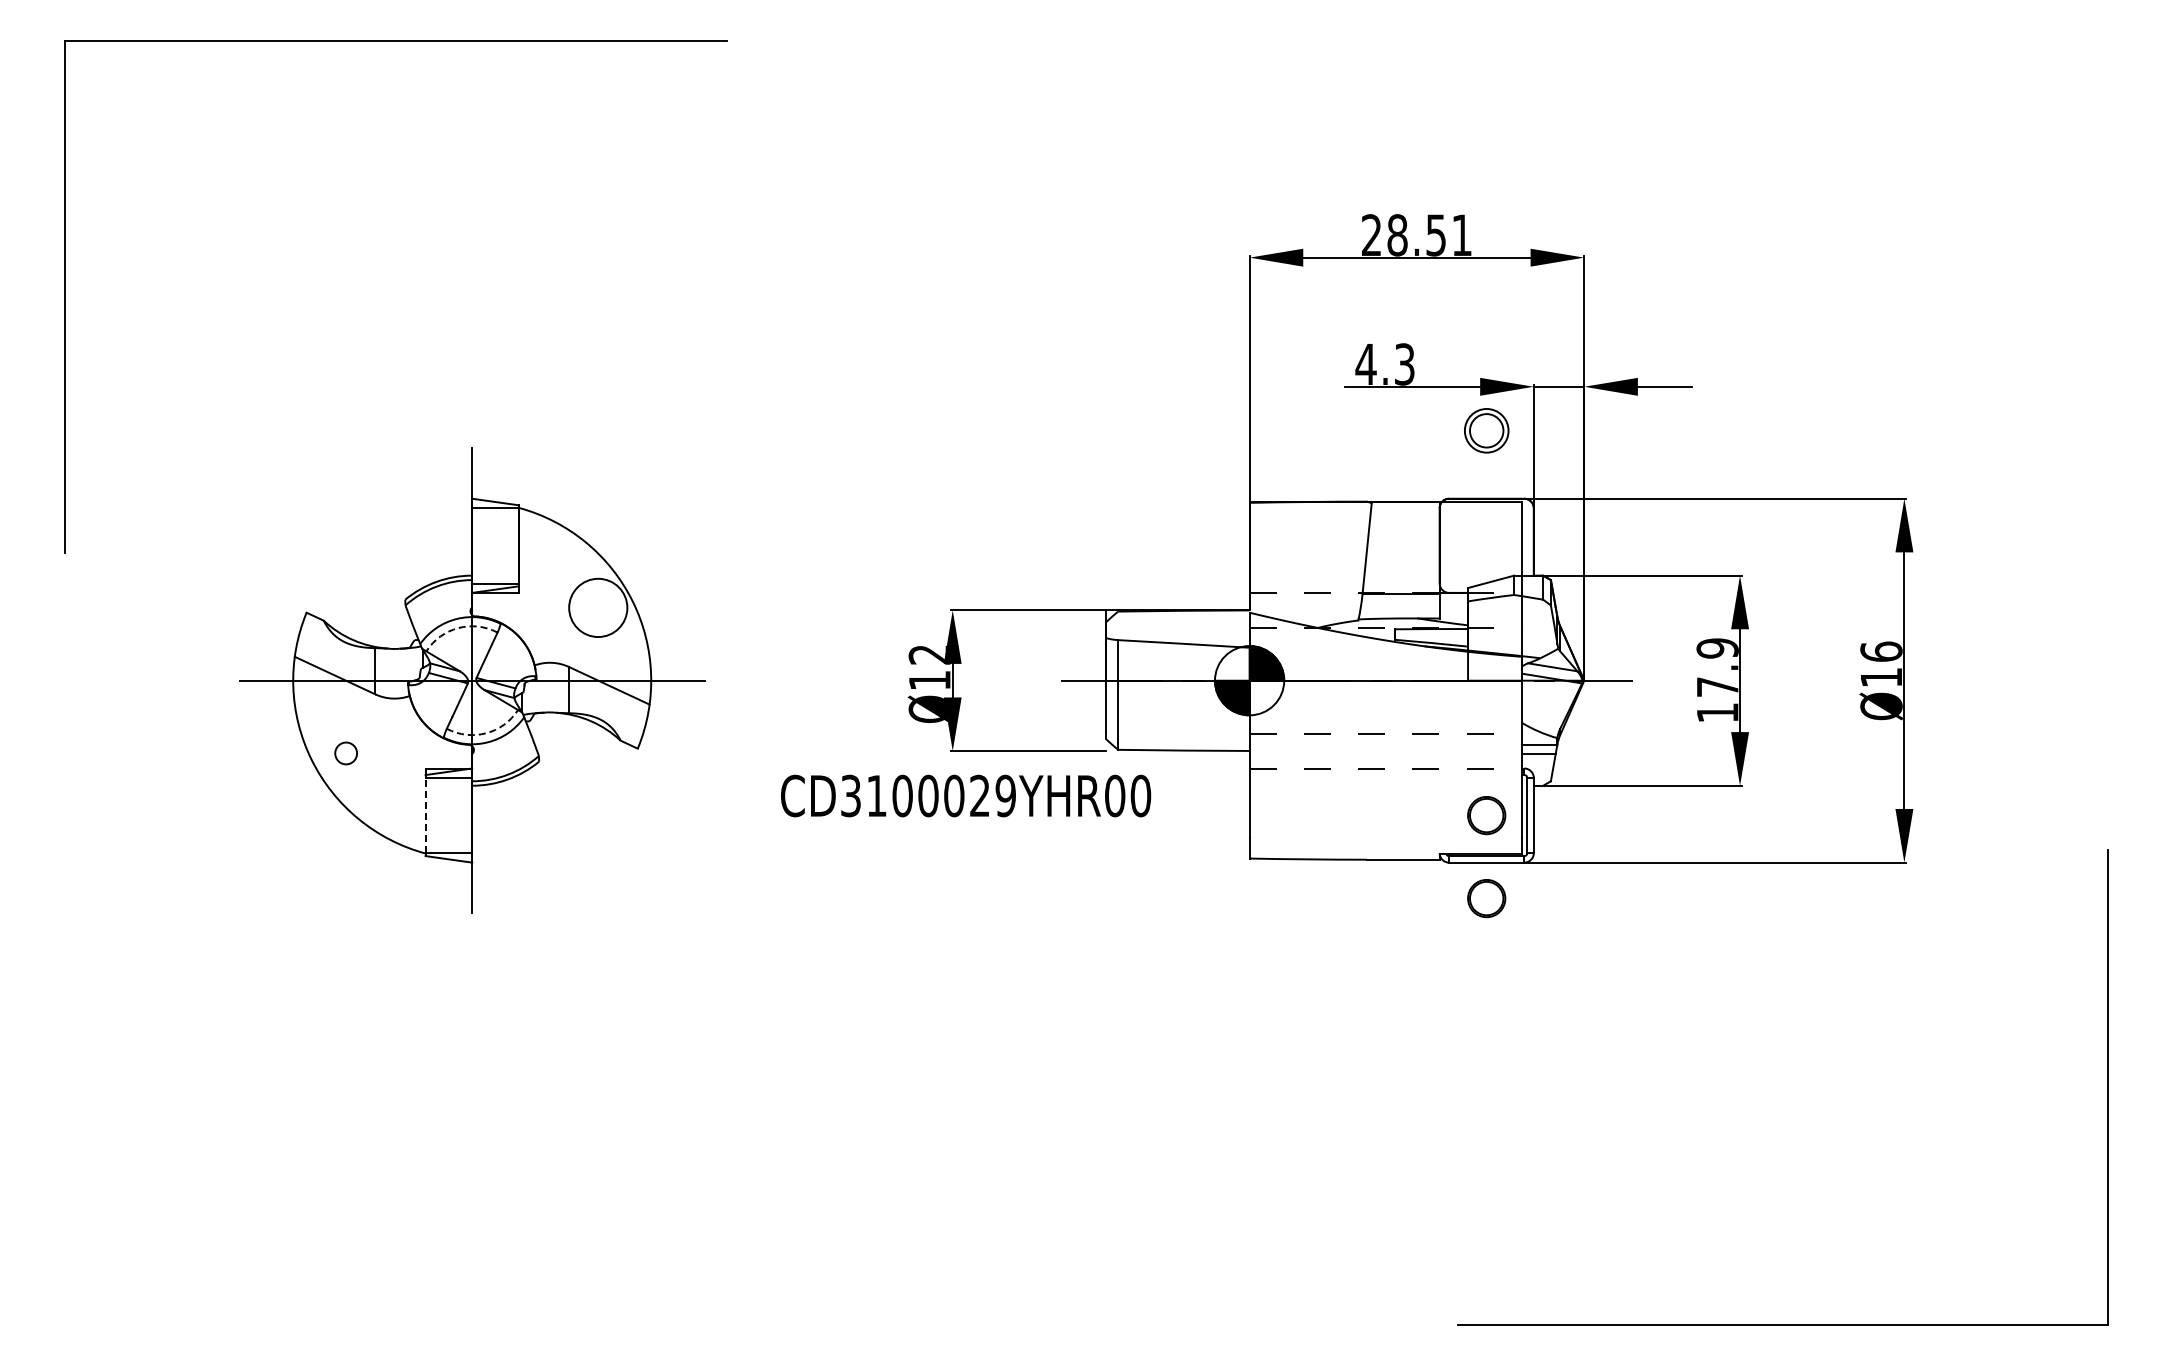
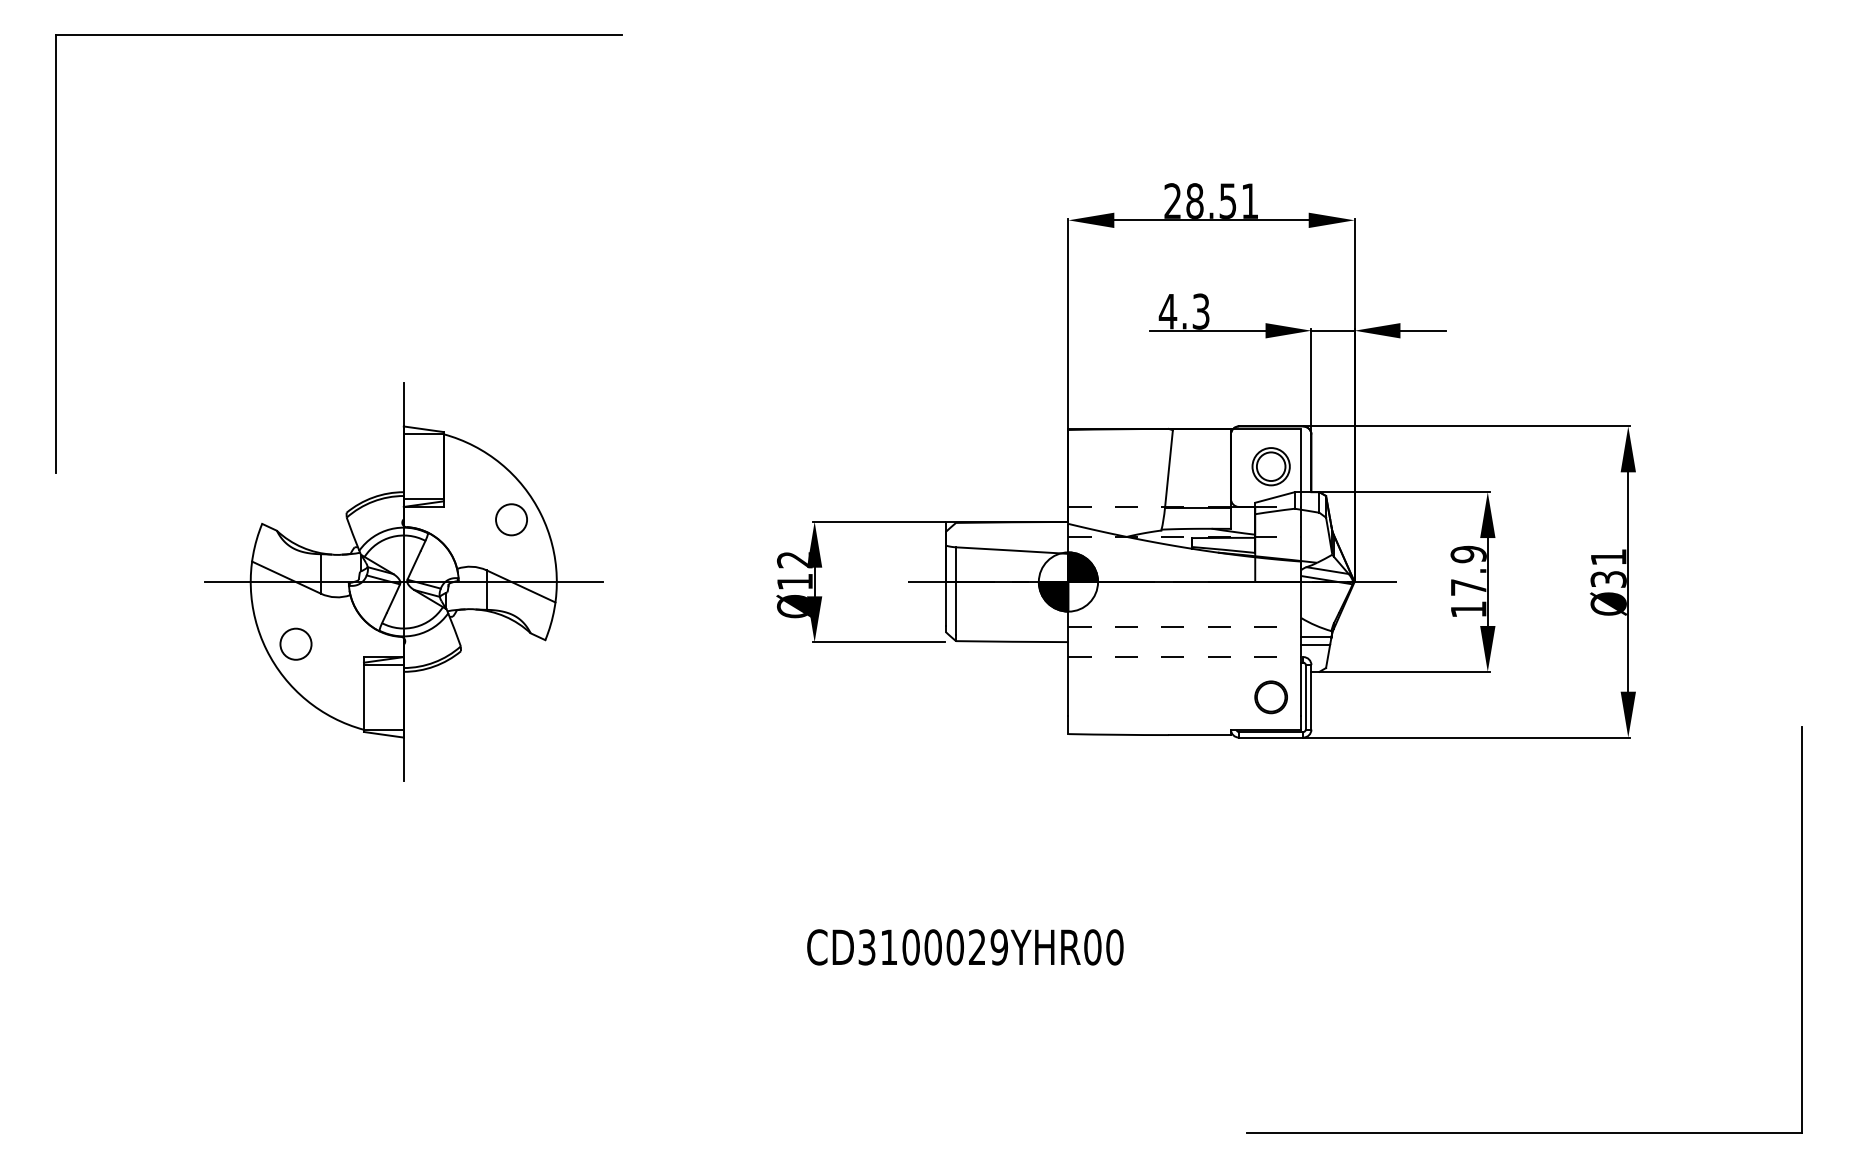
part: (1486, 430) -> (1271, 466), moved
circle: (598, 607) -> (511, 519), size x0.62
arc: (458, 628) -> (392, 537), dashed -> solid
text: (1881, 664) -> (1608, 568), Ø16 -> Ø31
arc: (486, 733) -> (416, 627), dashed -> solid
circle: (345, 753) -> (295, 644), size x1.67
text: (966, 795) -> (965, 946), moved
line: (425, 815) -> (363, 697), dashed -> solid
part: (1486, 898) -> (1271, 768), removed

